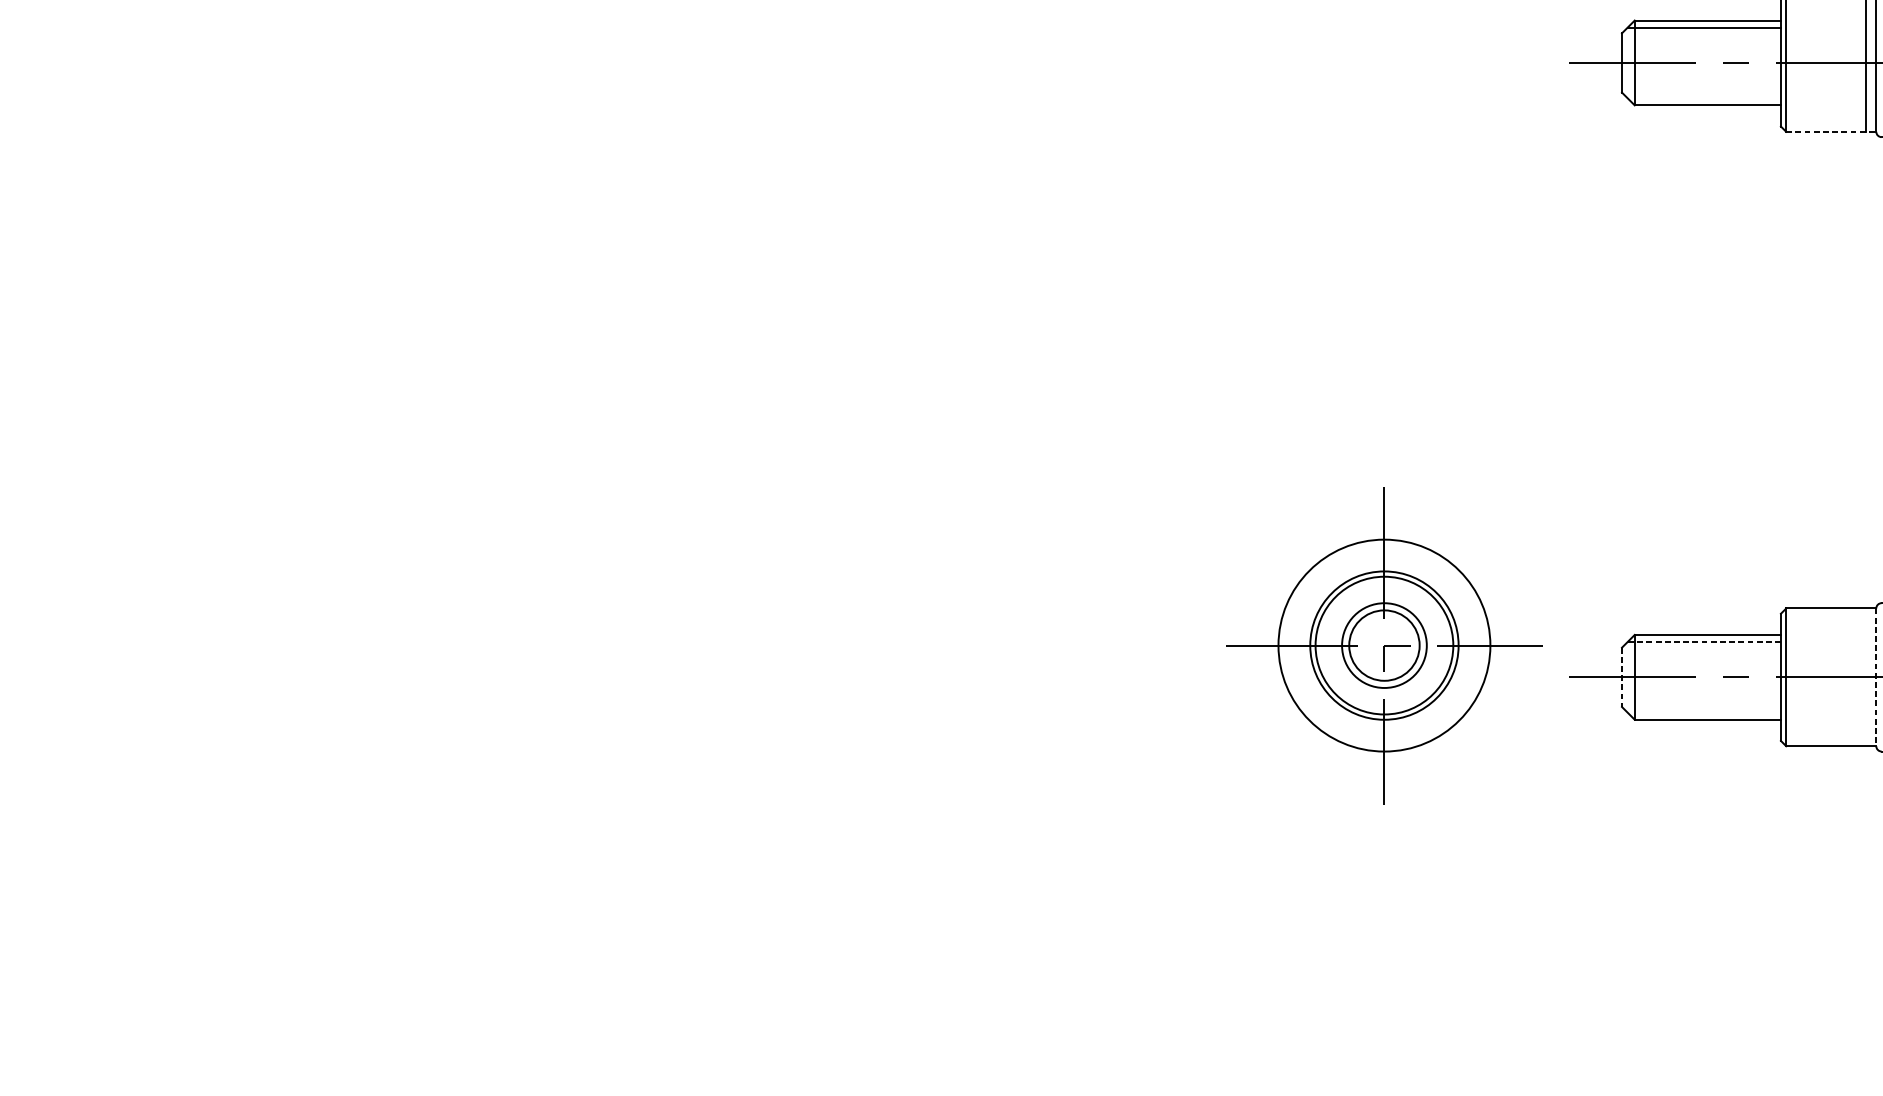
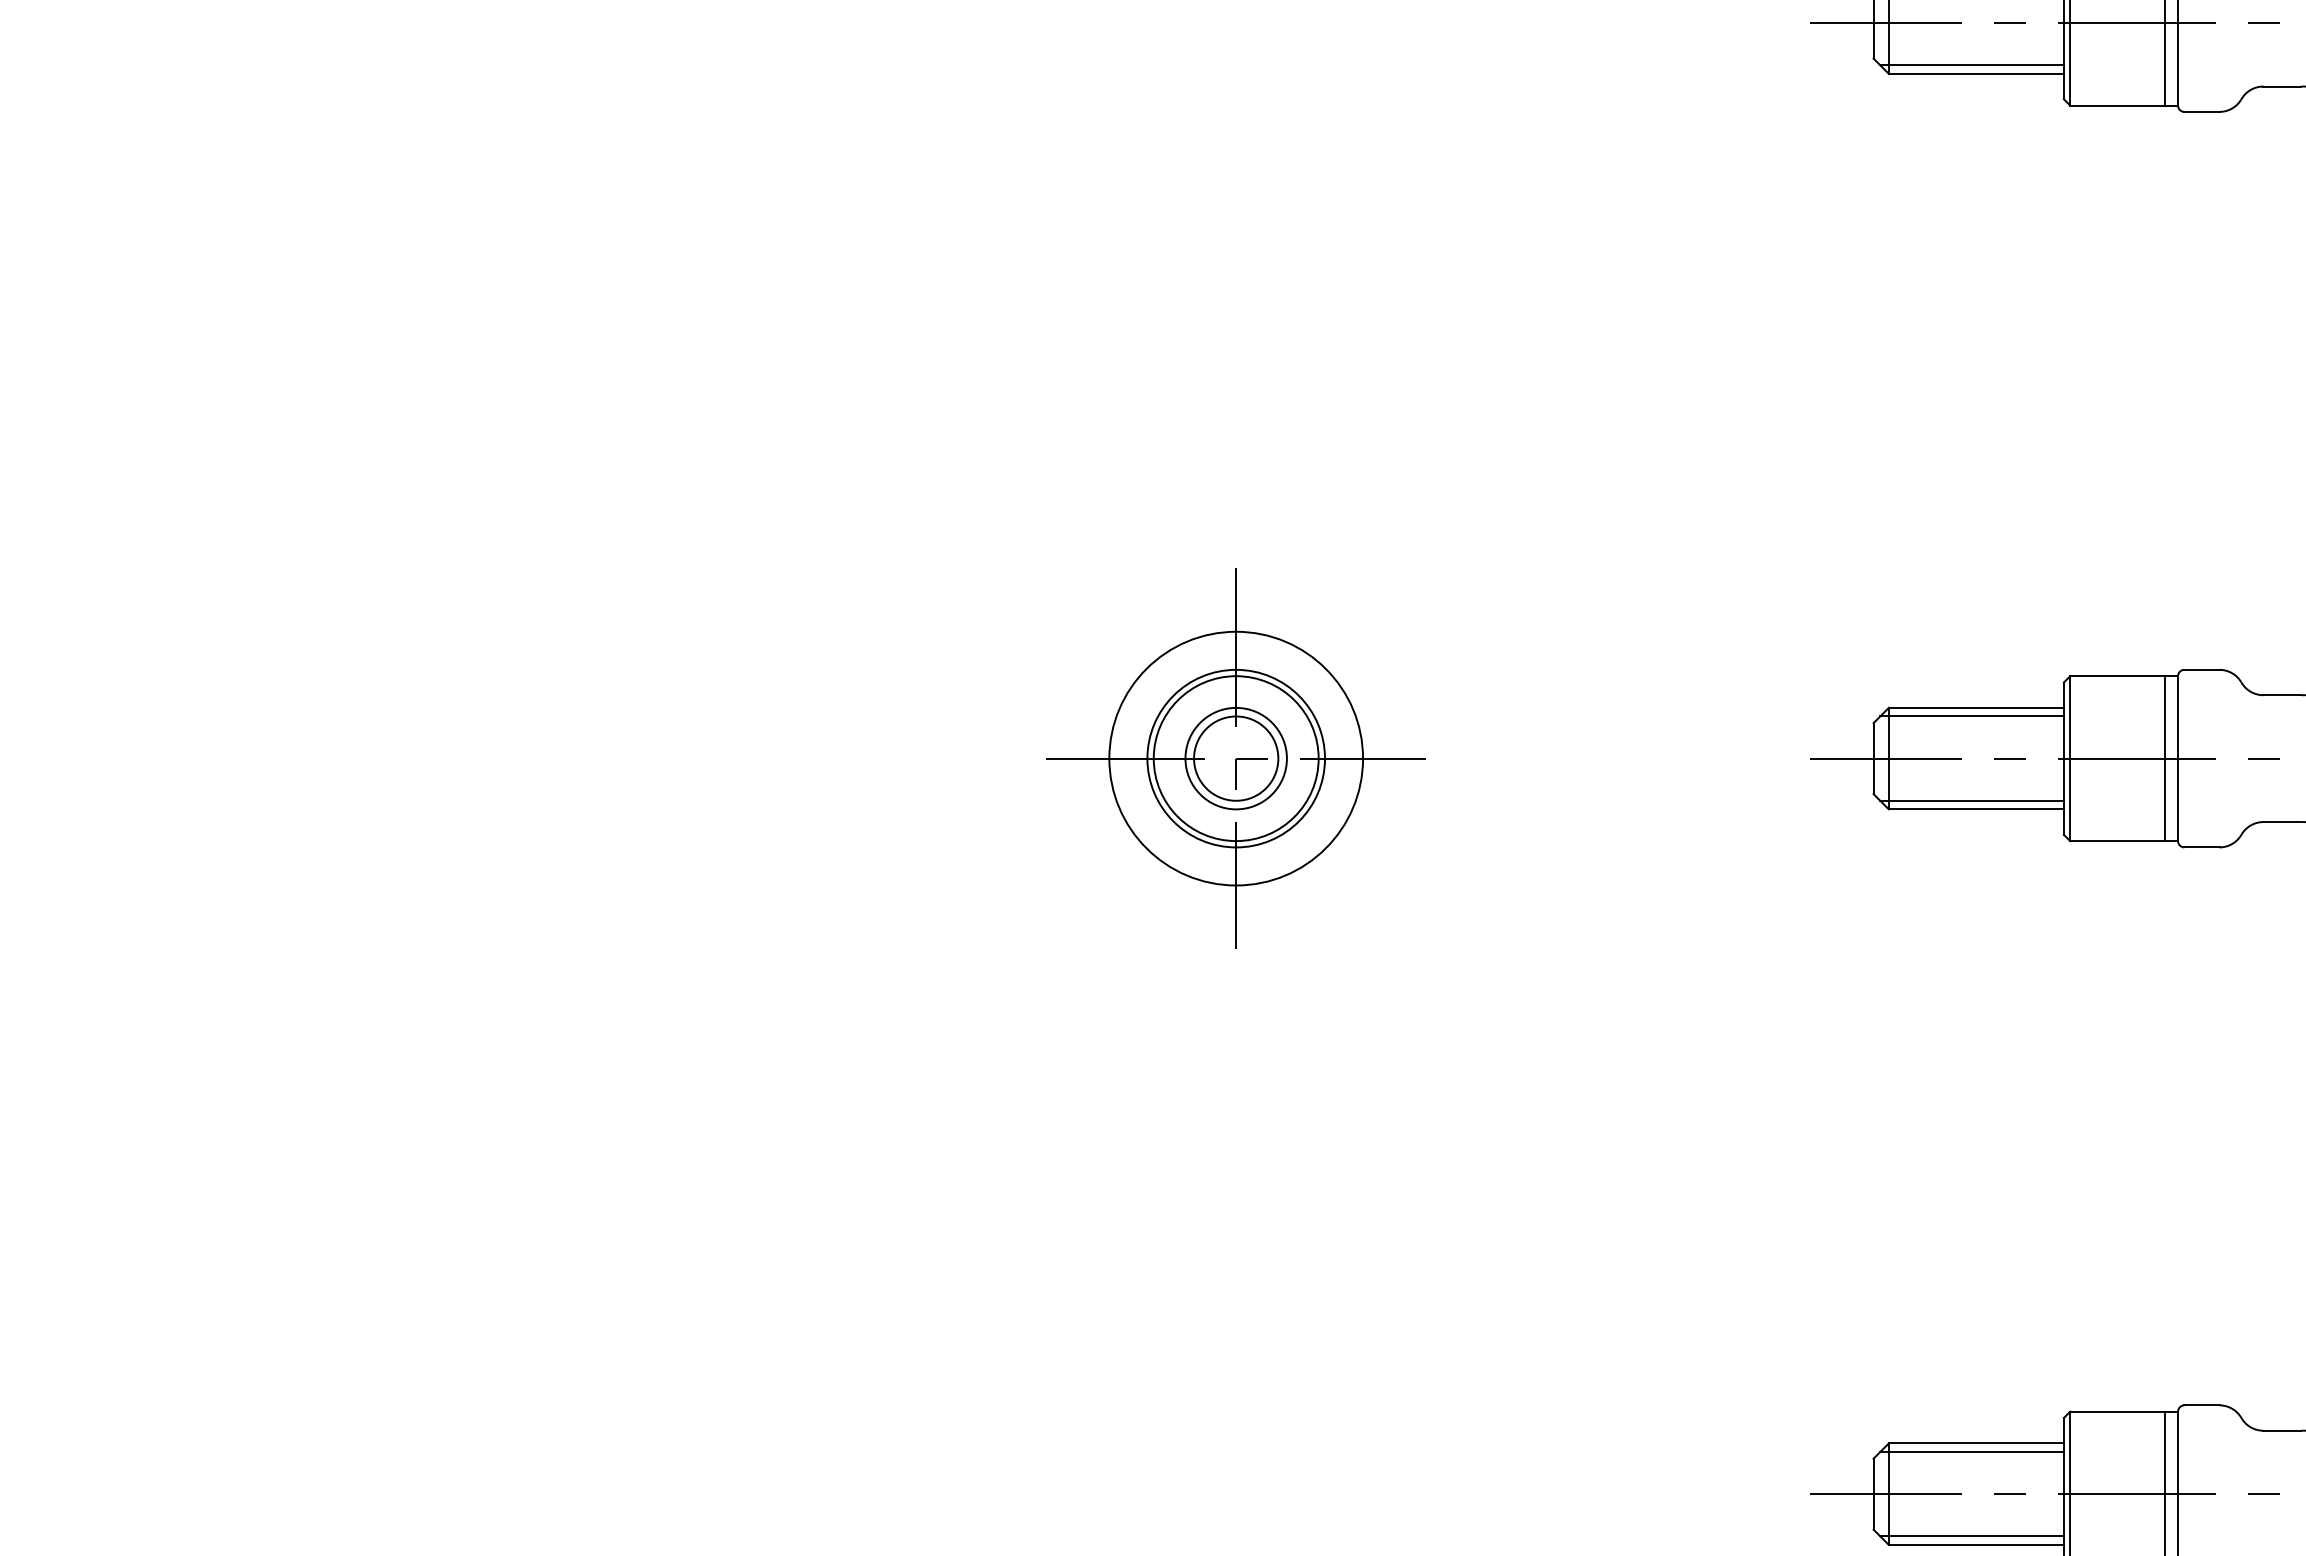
line: (1703, 98) -> (1971, 65), added
line: (1831, 131) -> (2124, 105), dashed -> solid
line: (1704, 642) -> (1972, 716), dashed -> solid
part: (1383, 645) -> (1235, 758), moved
line: (1621, 677) -> (1873, 758), dashed -> solid
line: (1865, 677) -> (2165, 758), added
line: (1876, 678) -> (2178, 759), dashed -> solid
line: (1703, 712) -> (1971, 800), added

